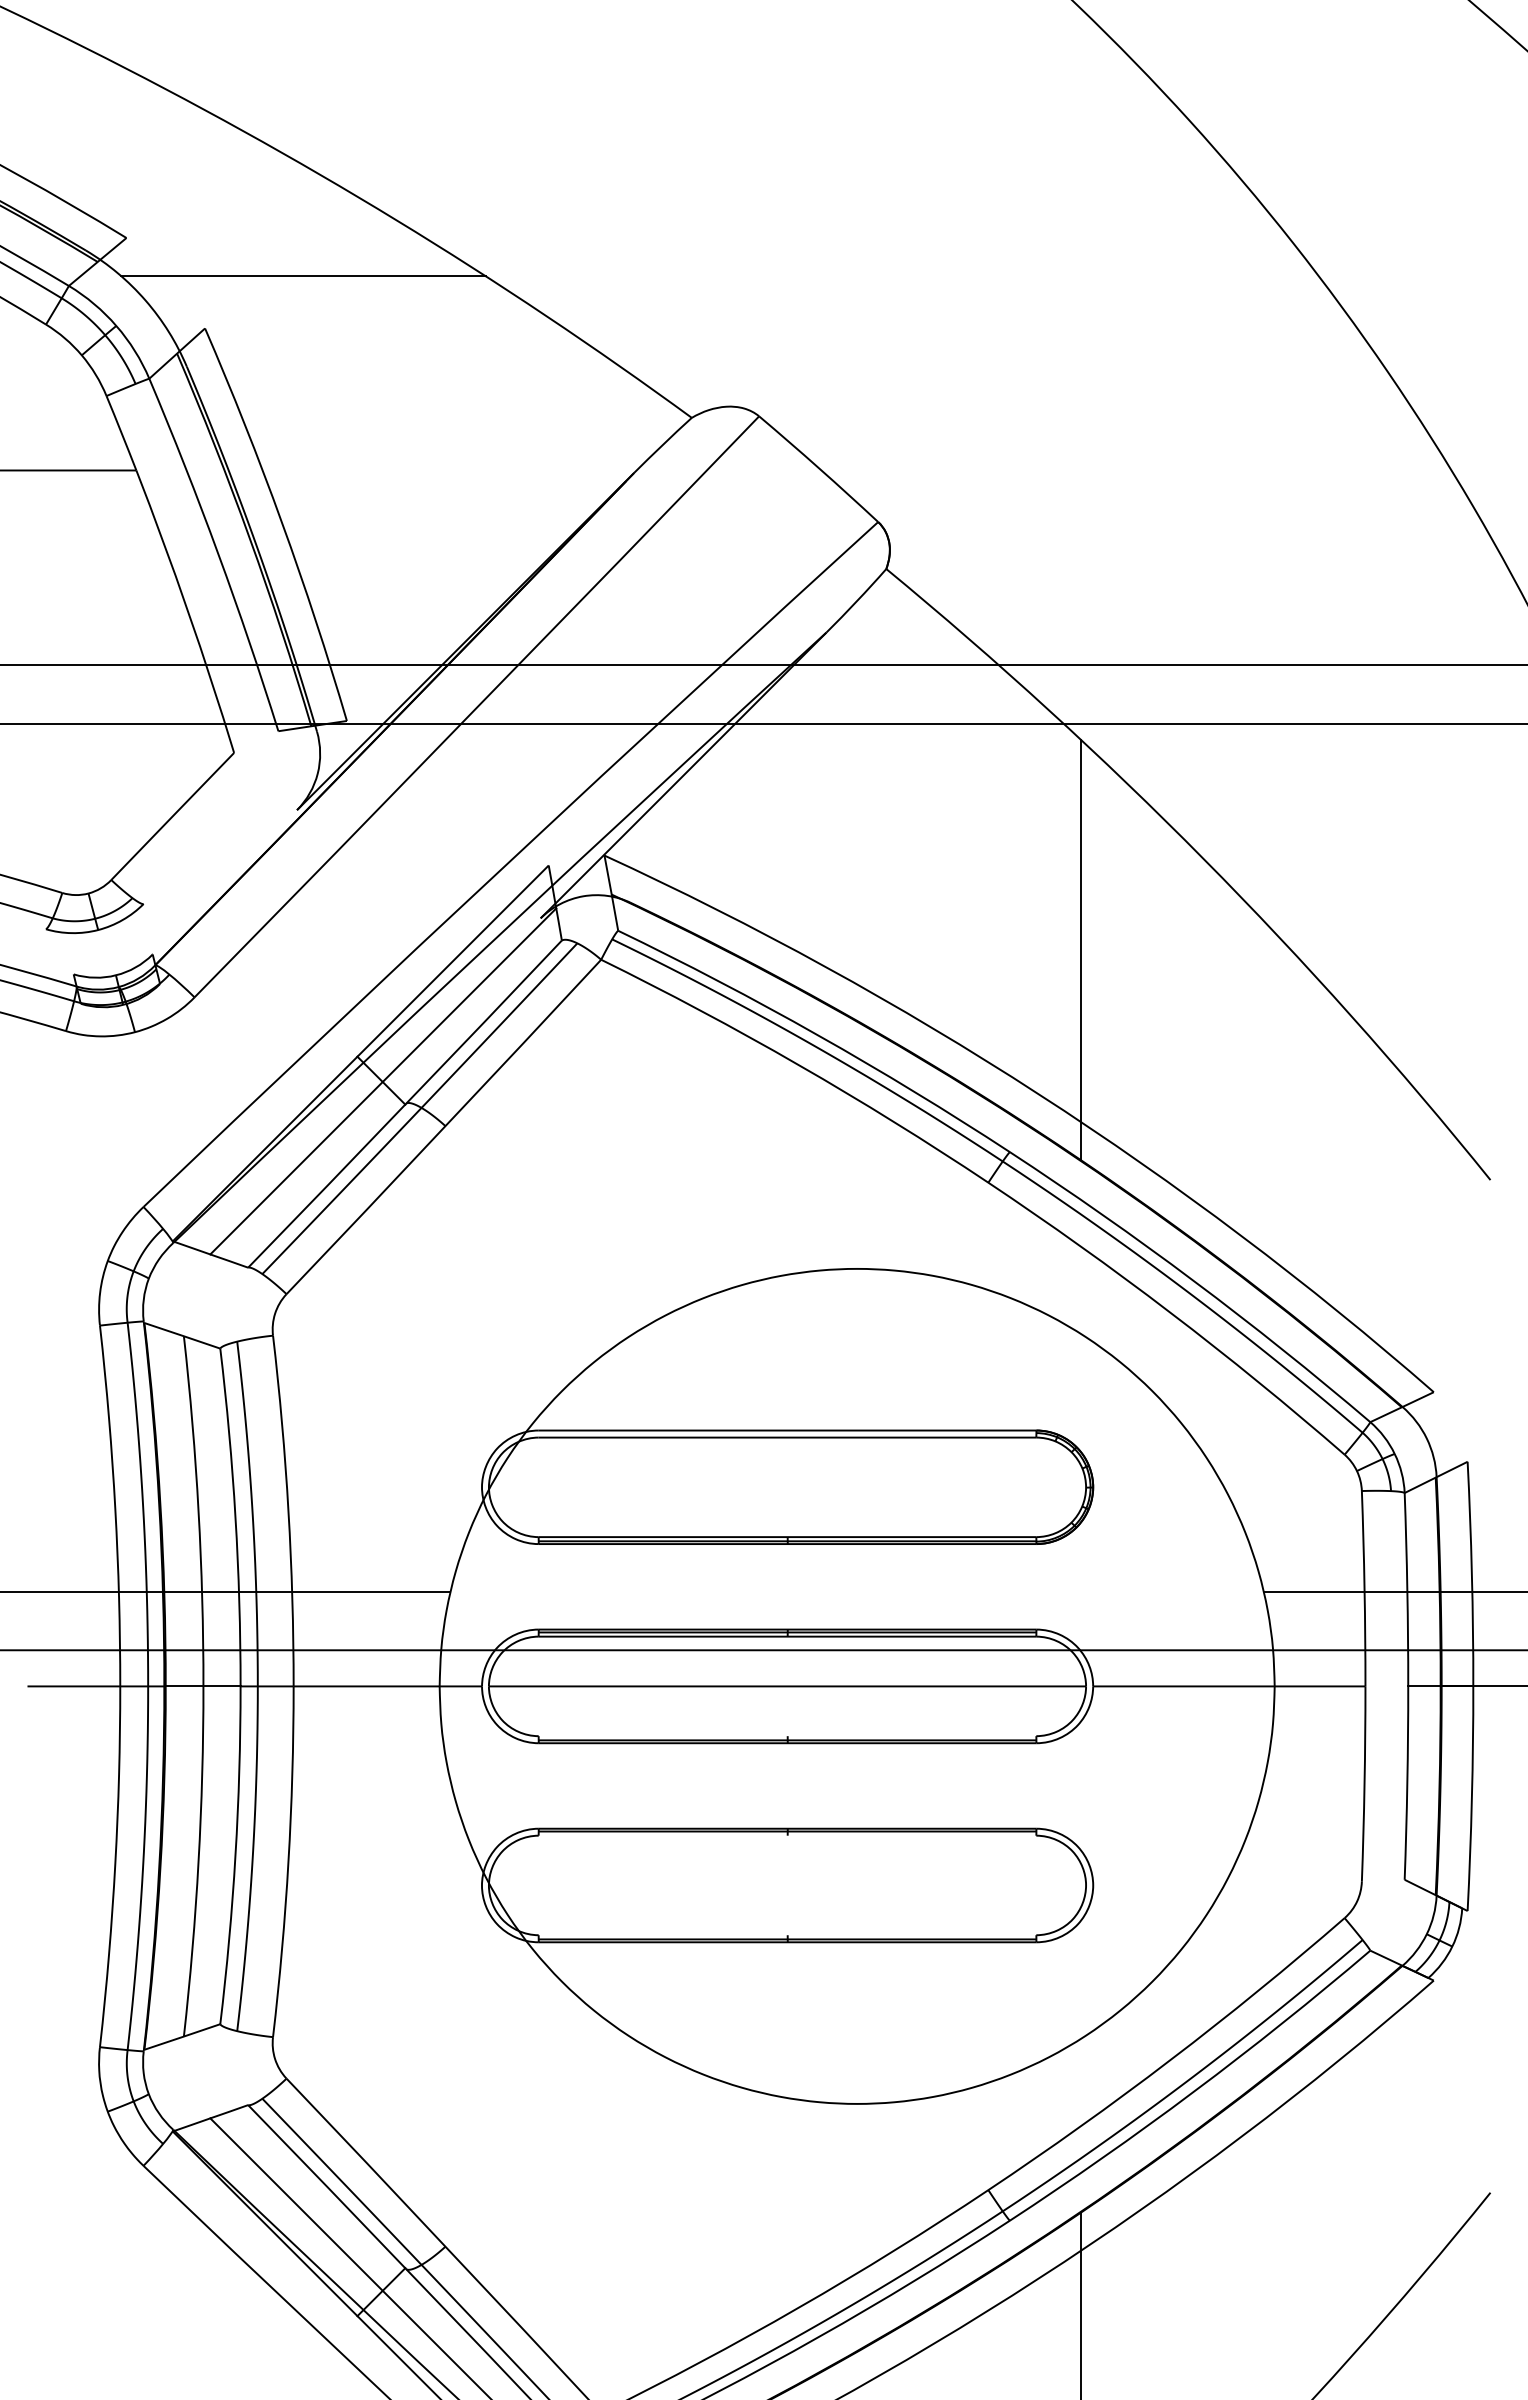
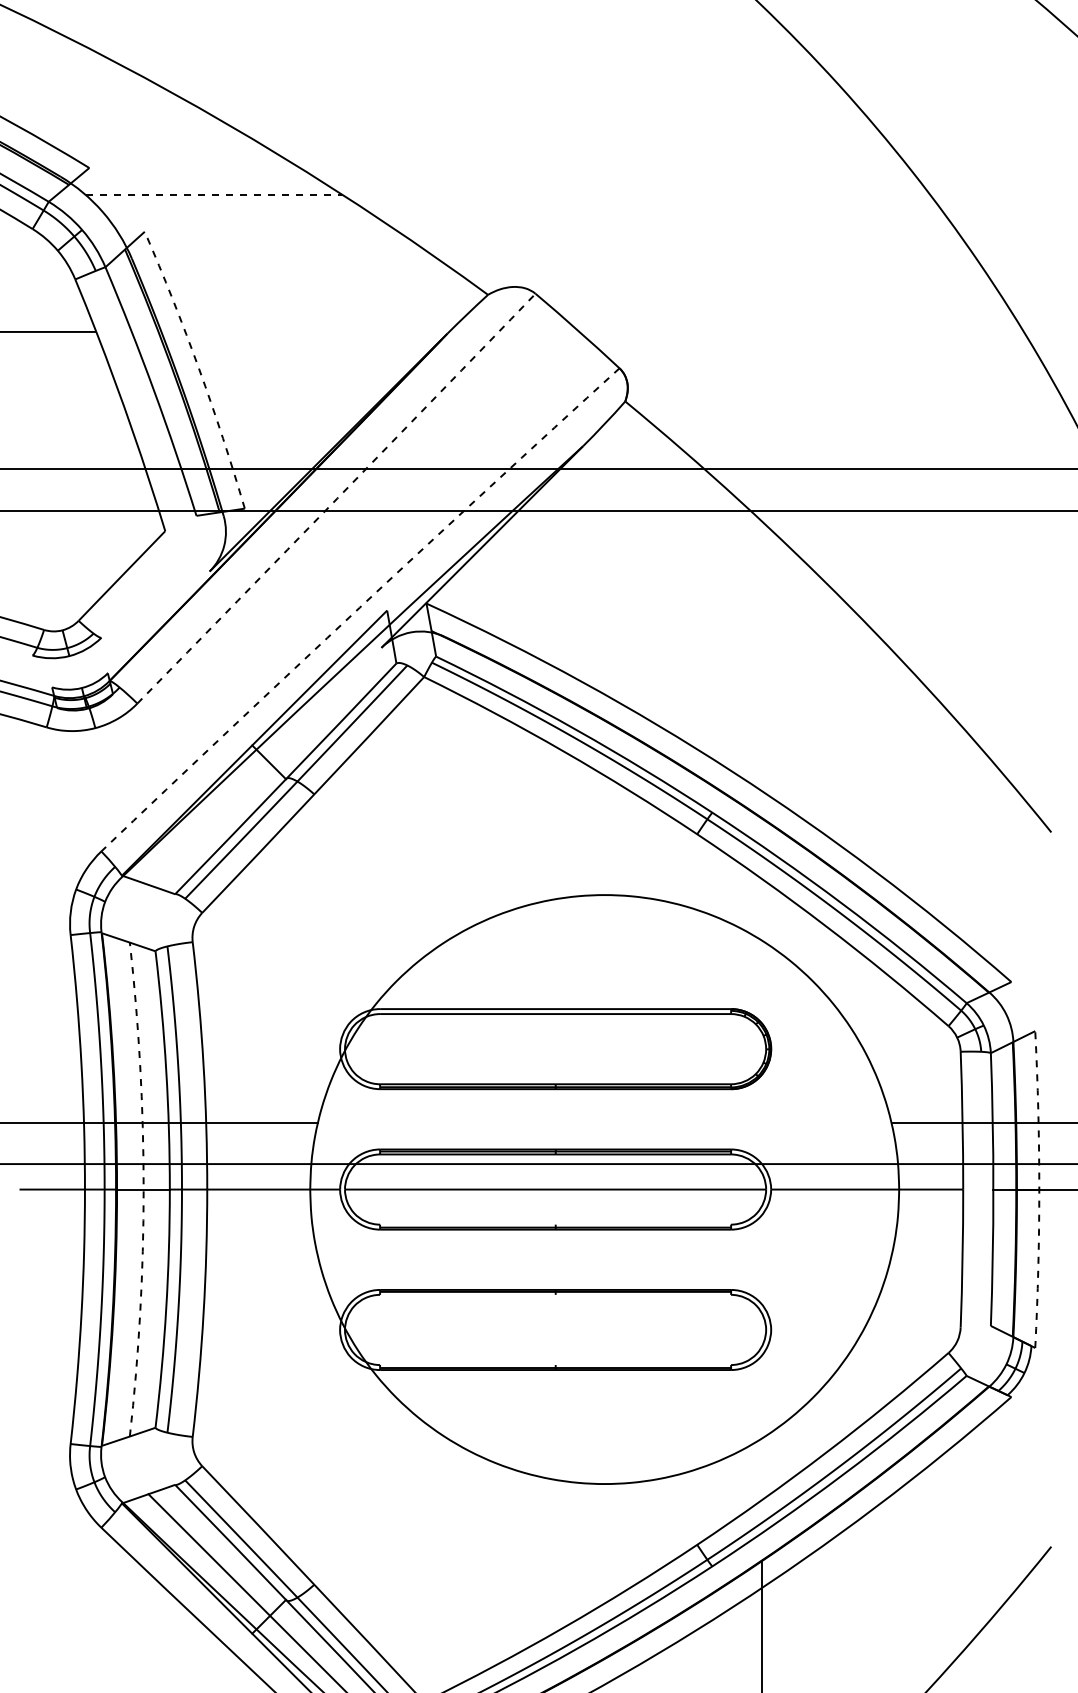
line: (304, 276) -> (214, 195), solid -> dashed
arc: (281, 522) -> (198, 368), solid -> dashed
arc: (478, 706) -> (337, 498), solid -> dashed
arc: (509, 861) -> (359, 607), solid -> dashed
line: (1080, 949) -> (762, 669), removed
line: (383, 1081) -> (270, 762), removed
arc: (203, 1686) -> (143, 1189), solid -> dashed
arc: (1473, 1686) -> (1039, 1189), solid -> dashed

